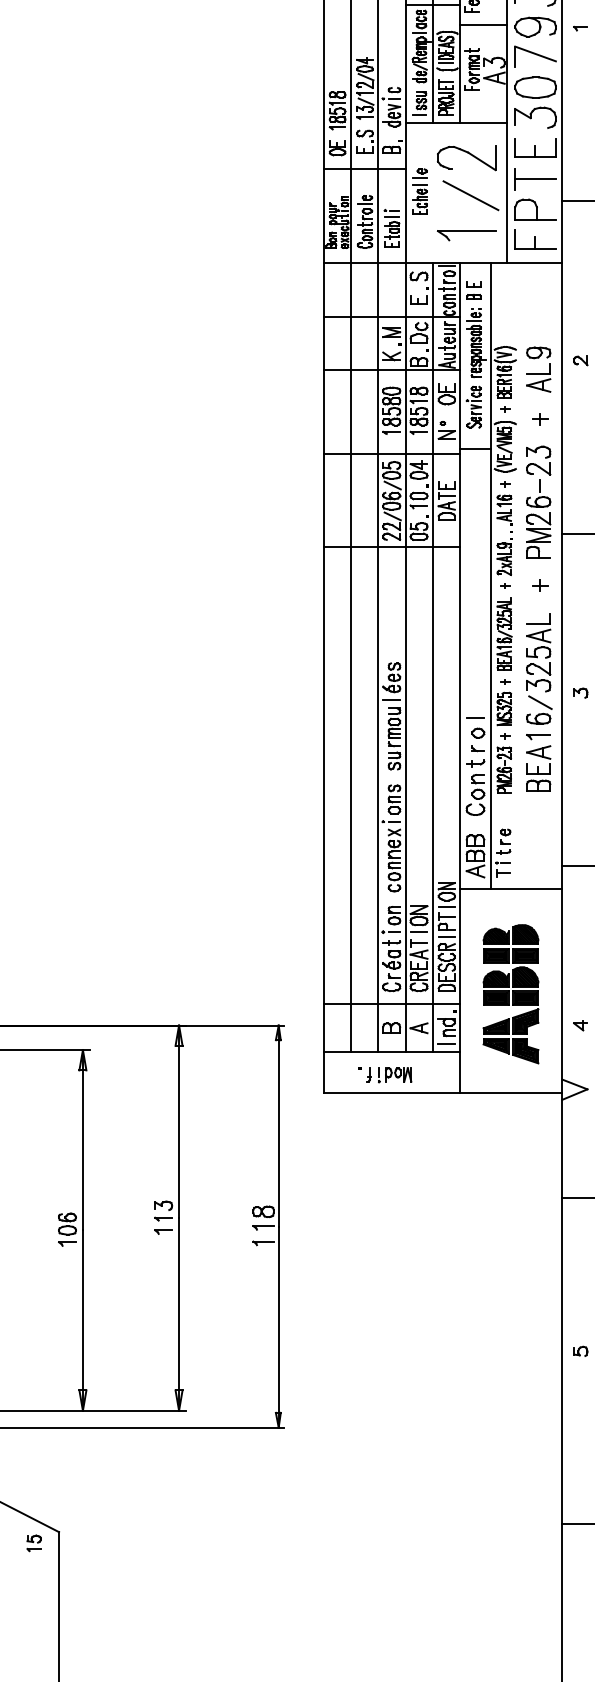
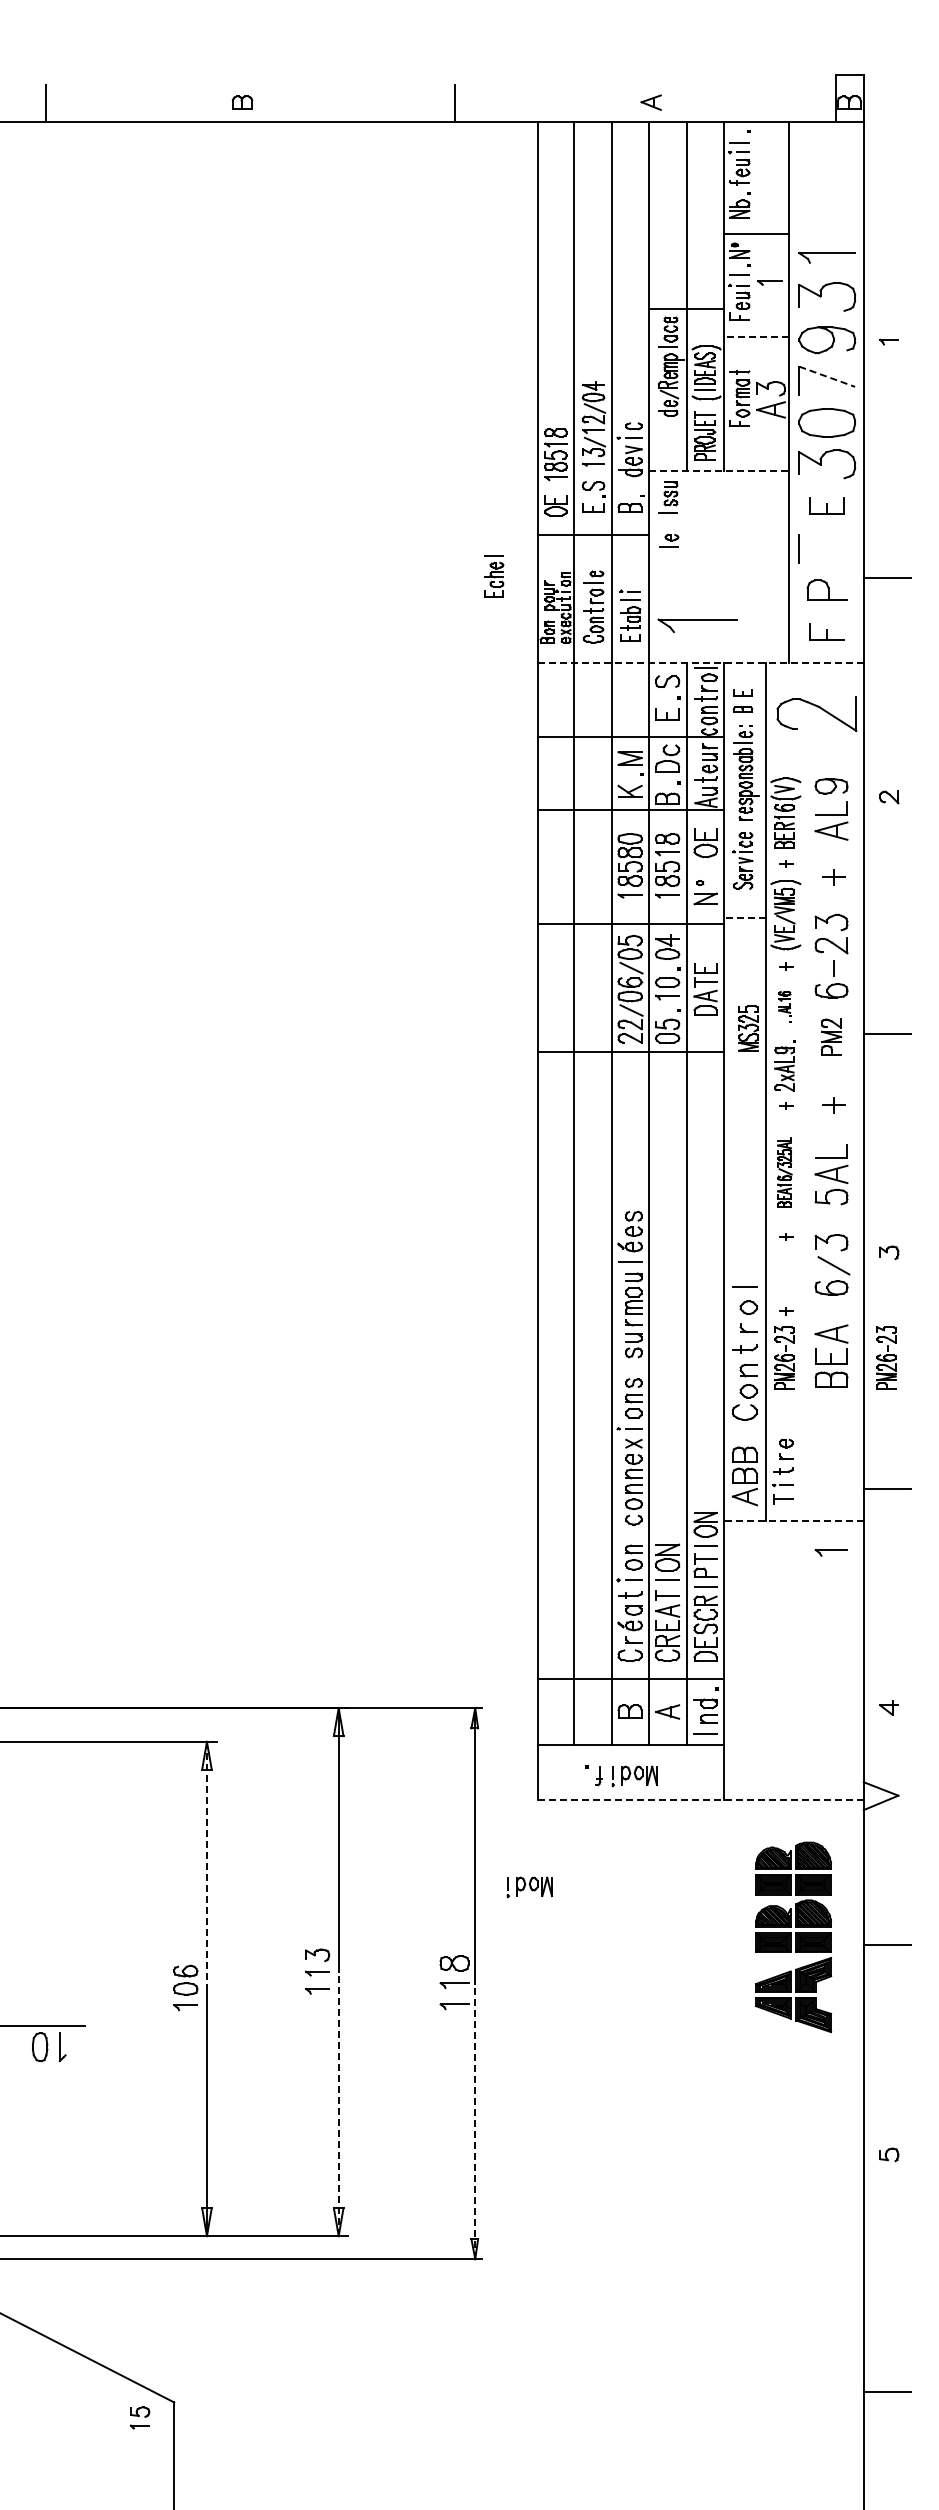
line: (483, 24) -> (756, 336), solid -> dashed
line: (535, 53) -> (827, 376), solid -> dashed
part: (419, 103) -> (668, 497), moved
line: (456, 123) -> (719, 471), solid -> dashed
part: (535, 147) -> (826, 505), size x0.6
part: (466, 157) -> (816, 713), moved
line: (535, 179) -> (827, 548), removed
line: (470, 195) -> (738, 570), removed
part: (420, 199) -> (494, 576), moved
part: (535, 209) -> (826, 589), size x0.7
part: (466, 235) -> (697, 625), moved
part: (535, 239) -> (826, 631), size x0.6
line: (443, 262) -> (700, 662), solid -> dashed
line: (475, 448) -> (745, 917), solid -> dashed
part: (504, 513) -> (784, 1006), size x0.6
part: (538, 535) -> (831, 1036), size x0.6
part: (504, 634) -> (784, 1172), size x0.7
part: (538, 668) -> (831, 1219), removed
part: (504, 709) -> (748, 1028), moved
part: (537, 736) -> (830, 1552), moved
part: (578, 769) -> (886, 1357), added
line: (511, 888) -> (794, 1520), solid -> dashed
part: (510, 994) -> (793, 1937), moved
line: (443, 1092) -> (700, 1800), solid -> dashed
line: (82, 1140) -> (206, 1865), solid -> dashed
part: (318, 1156) -> (529, 1887), added
line: (178, 1313) -> (338, 2103), solid -> dashed
line: (278, 1327) -> (475, 2121), solid -> dashed

